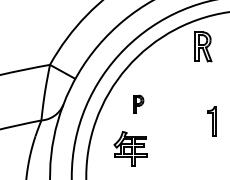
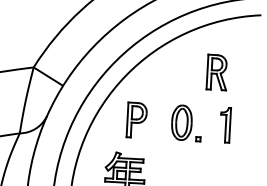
part: (203, 46) -> (217, 72), moved
part: (138, 104) -> (136, 120), size x1.67
part: (179, 104) -> (186, 123), added
part: (211, 121) -> (224, 125), moved

